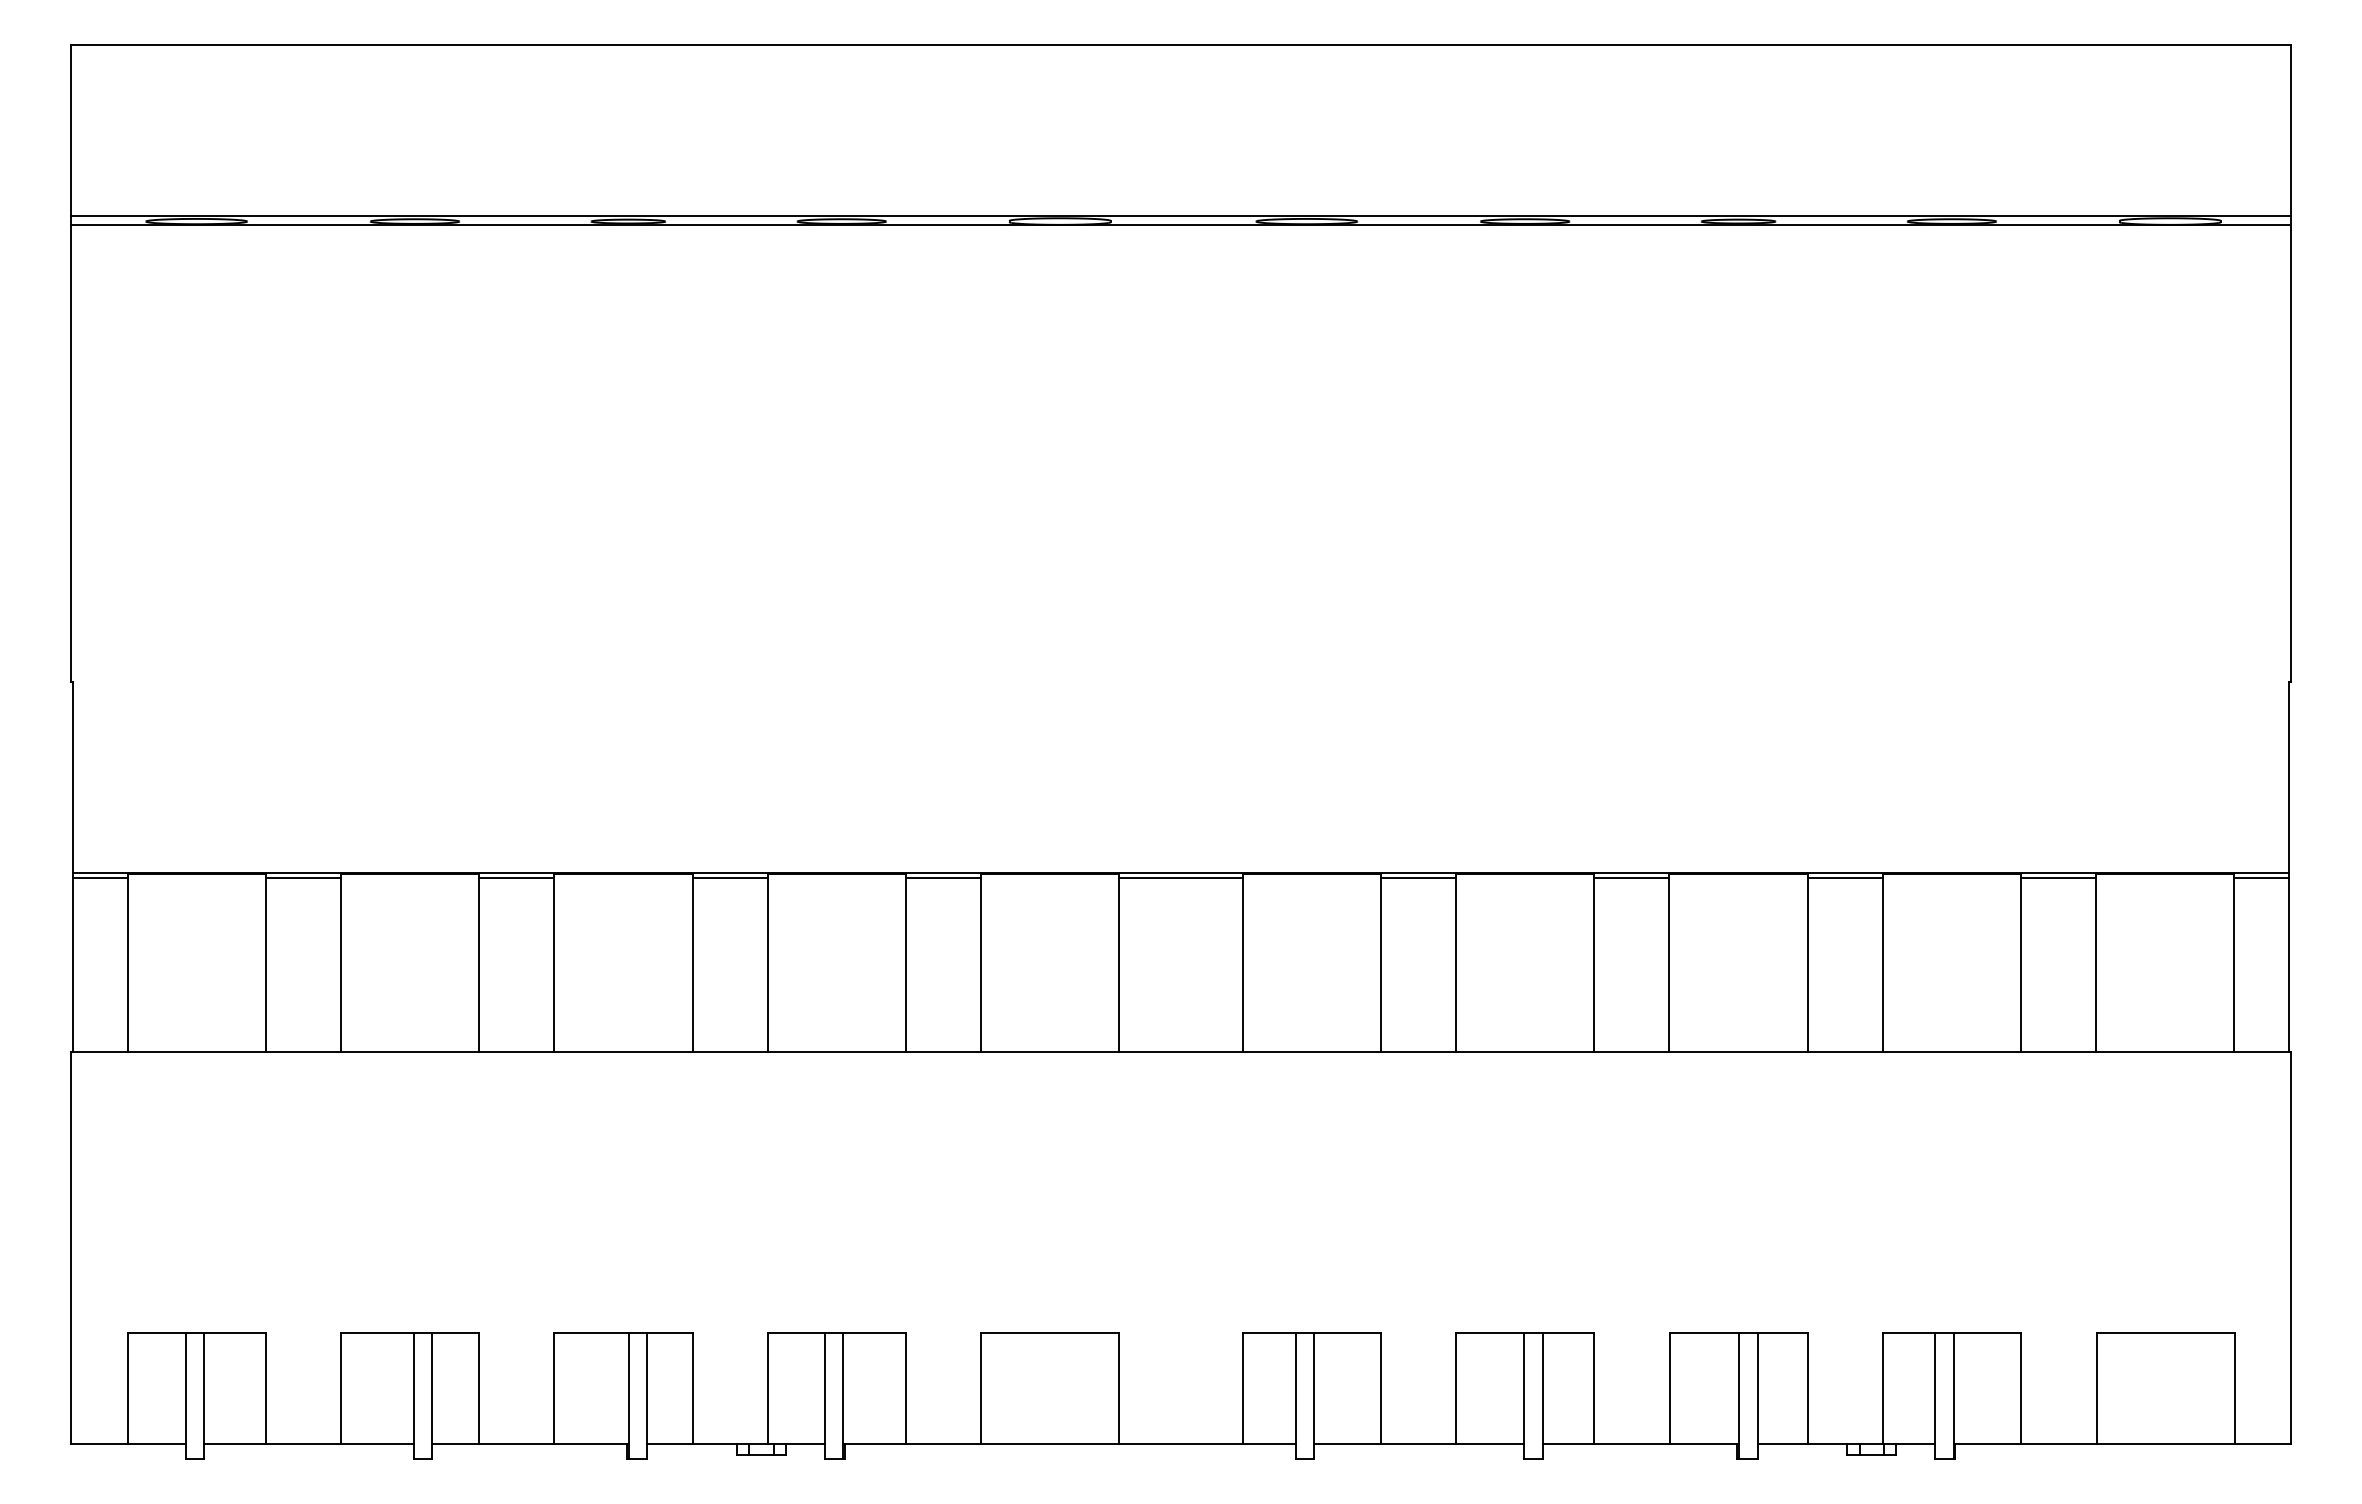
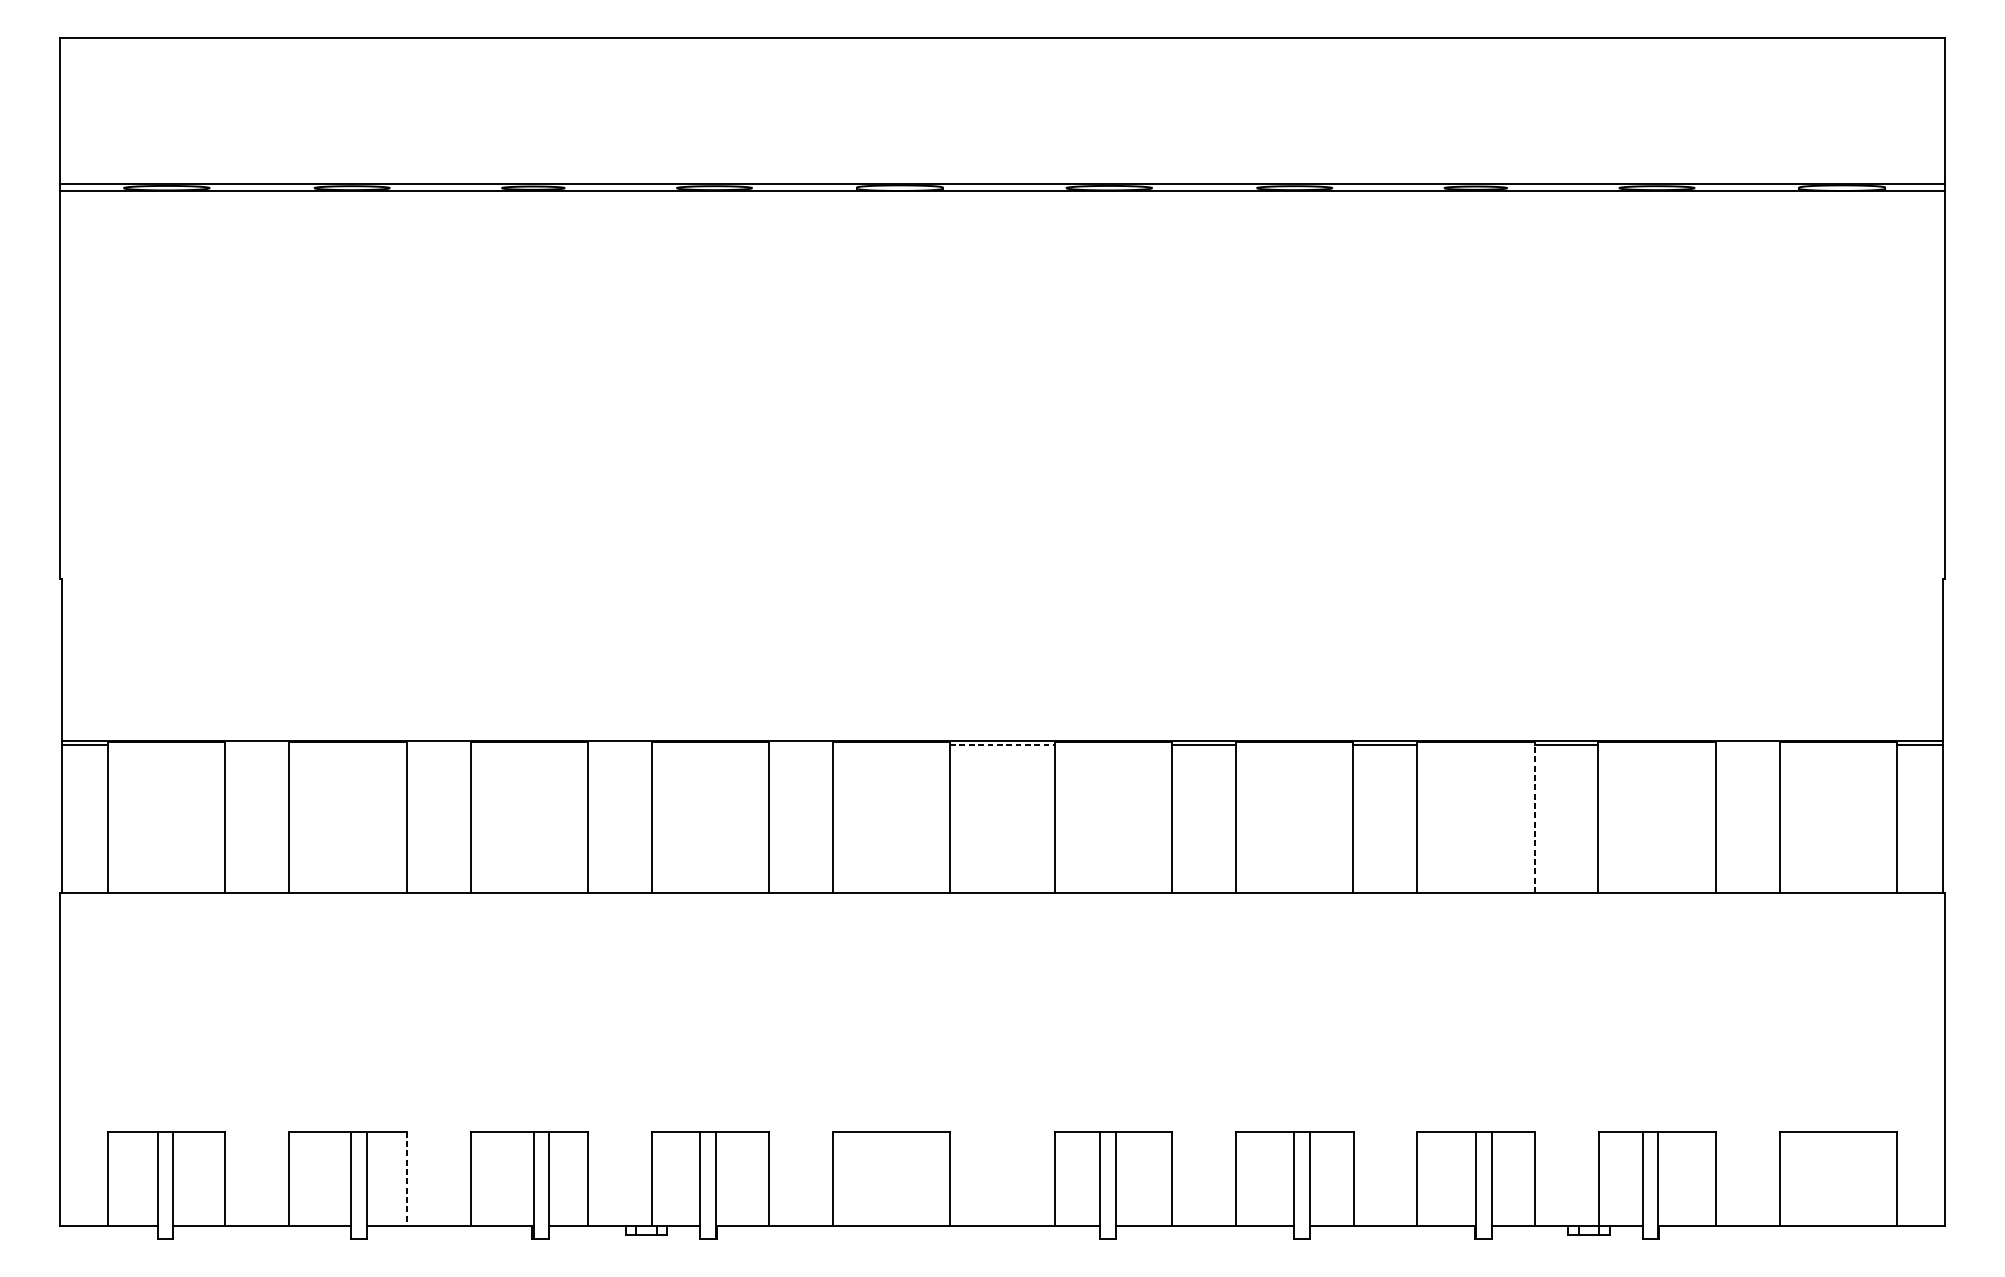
line: (302, 877) -> (256, 745), removed
line: (516, 877) -> (438, 745), removed
line: (729, 877) -> (619, 745), removed
line: (943, 877) -> (800, 745), removed
line: (1181, 877) -> (1002, 745), solid -> dashed
line: (2058, 877) -> (1747, 745), removed
line: (1807, 962) -> (1534, 817), solid -> dashed
line: (479, 1388) -> (406, 1178), solid -> dashed

